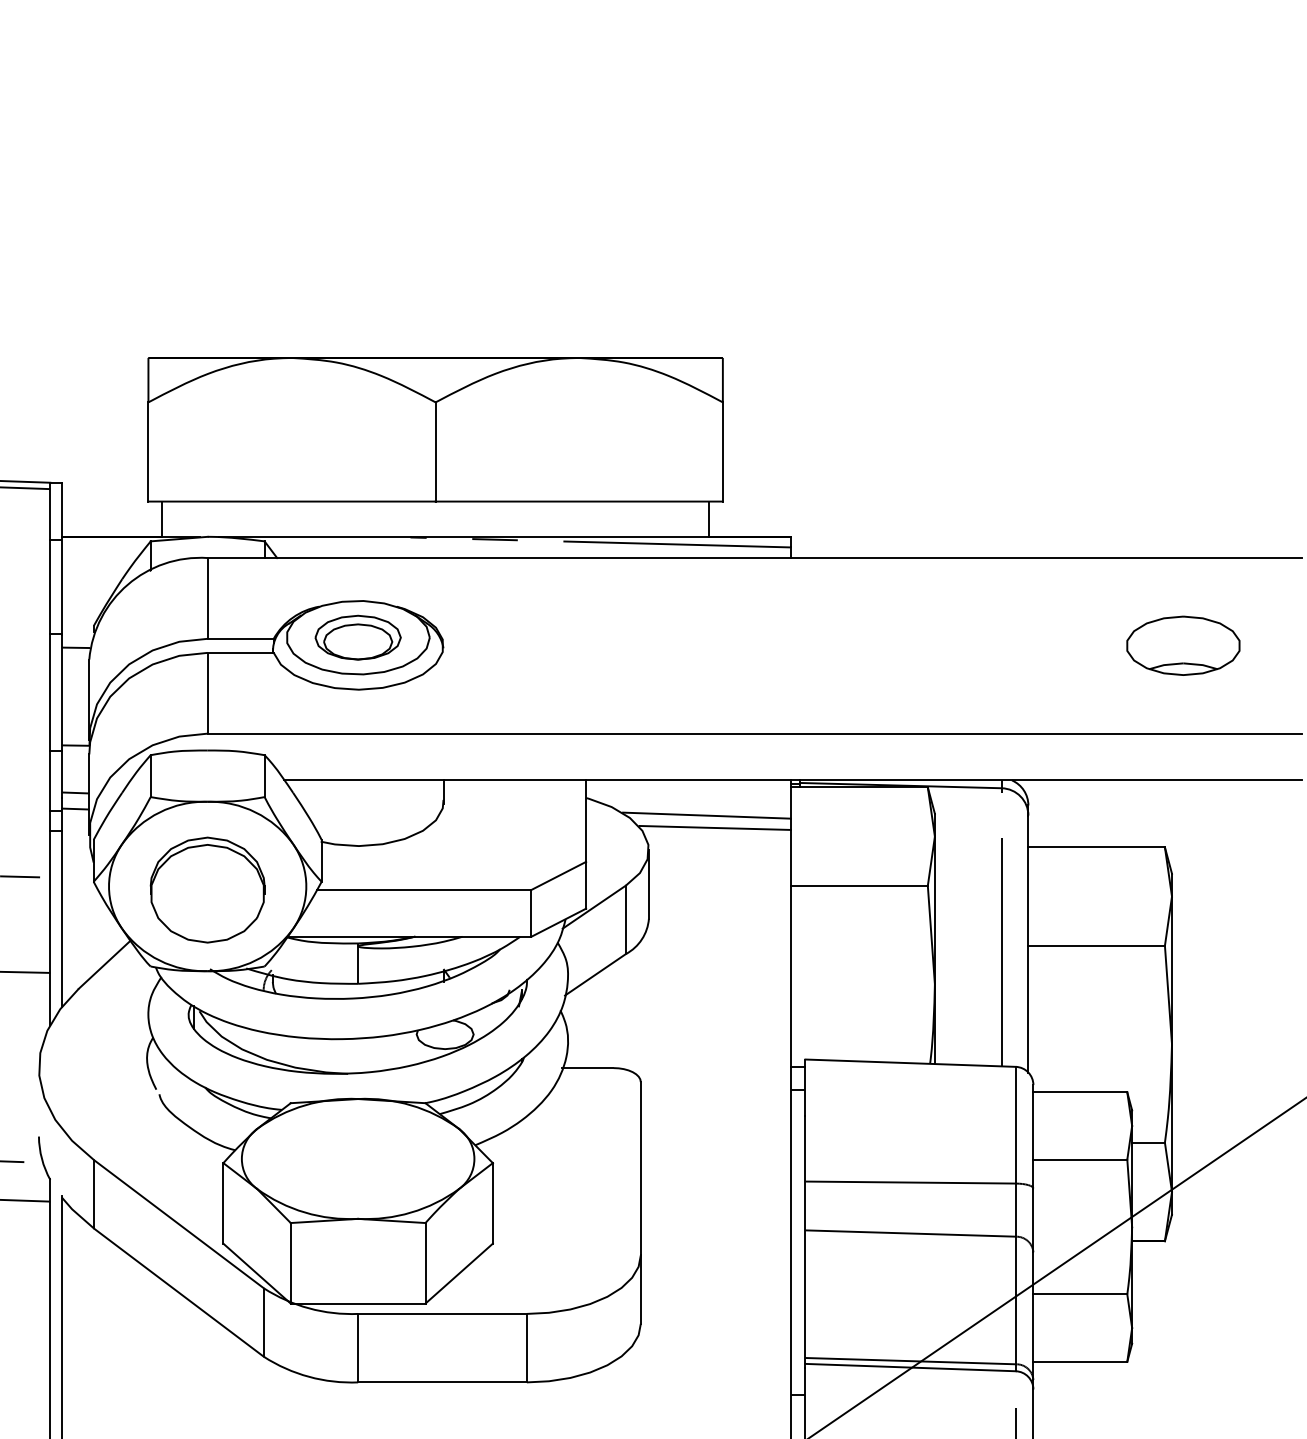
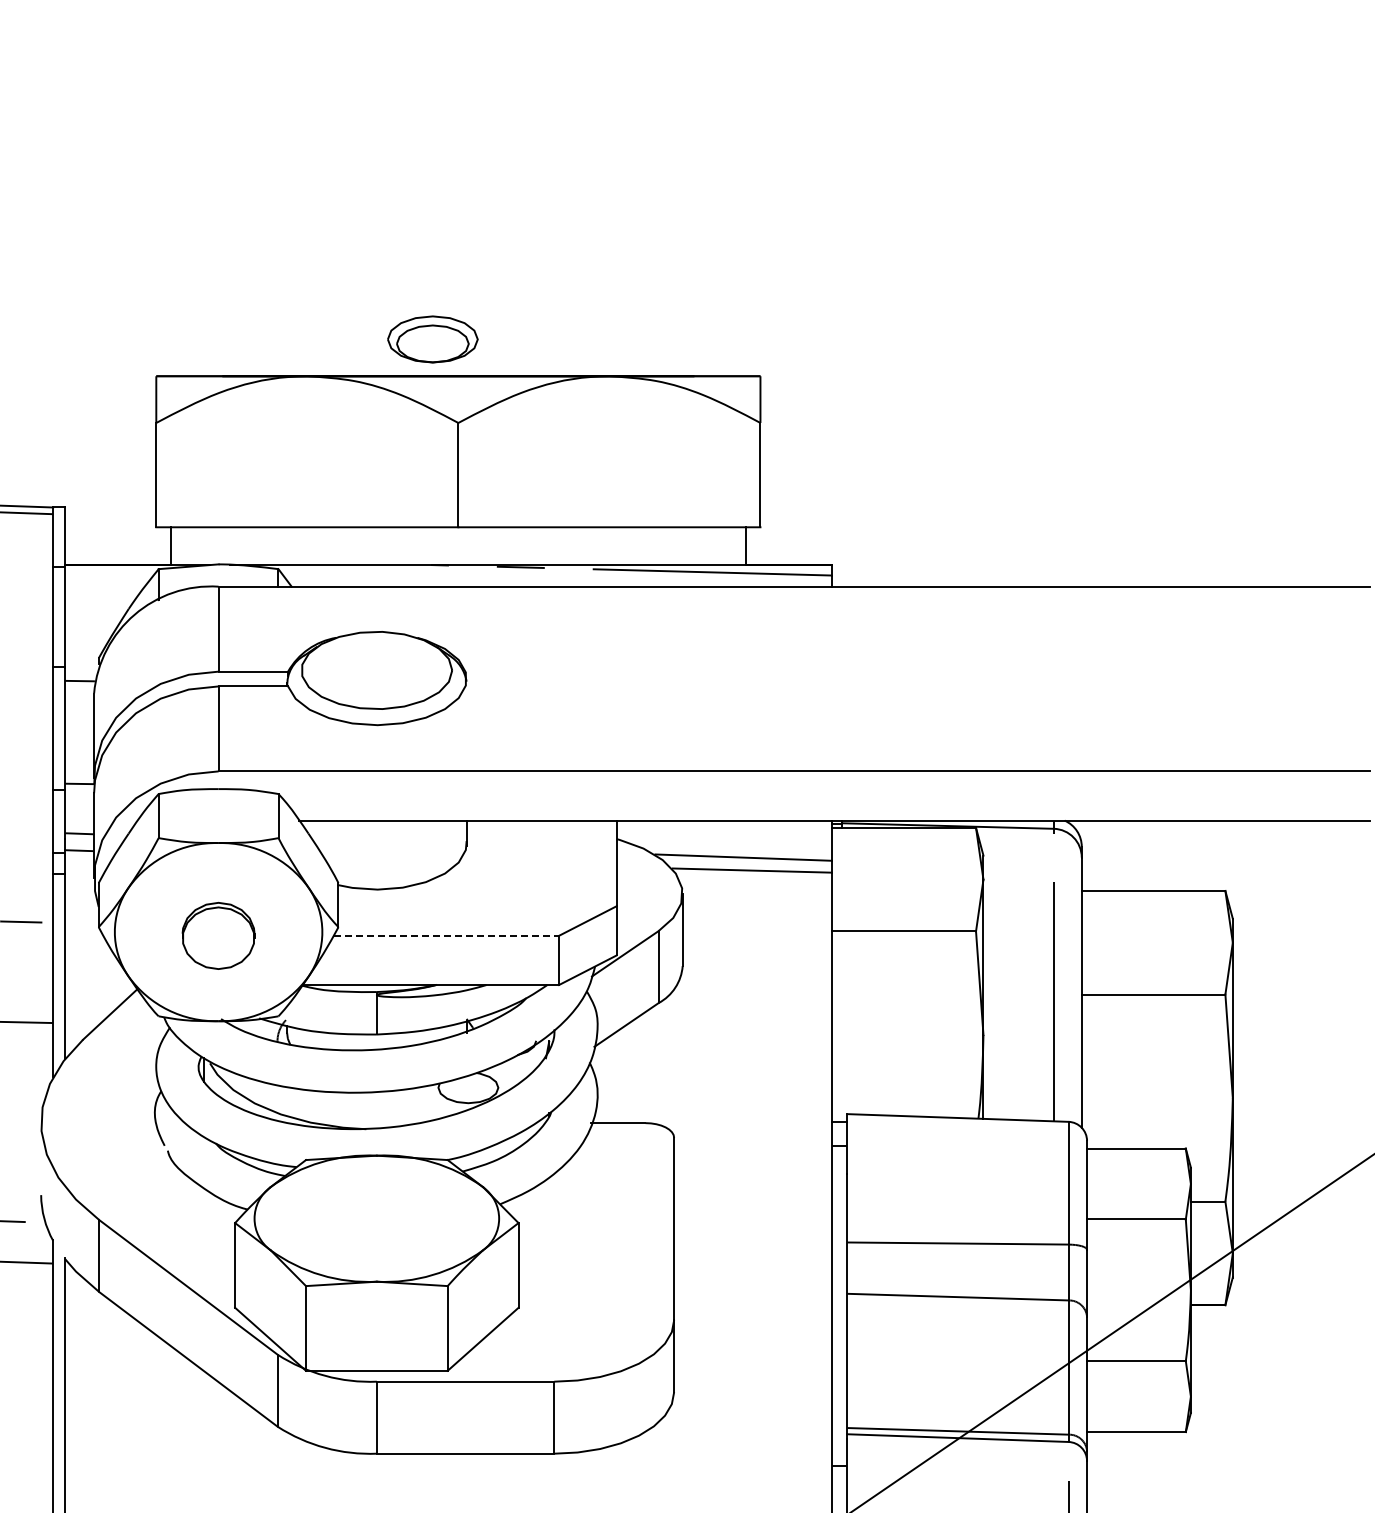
part: (357, 637) -> (432, 339), moved
part: (1183, 645) -> (1244, 678), removed
part: (207, 889) -> (218, 935), size x0.6
line: (424, 889) -> (446, 935), solid -> dashed

